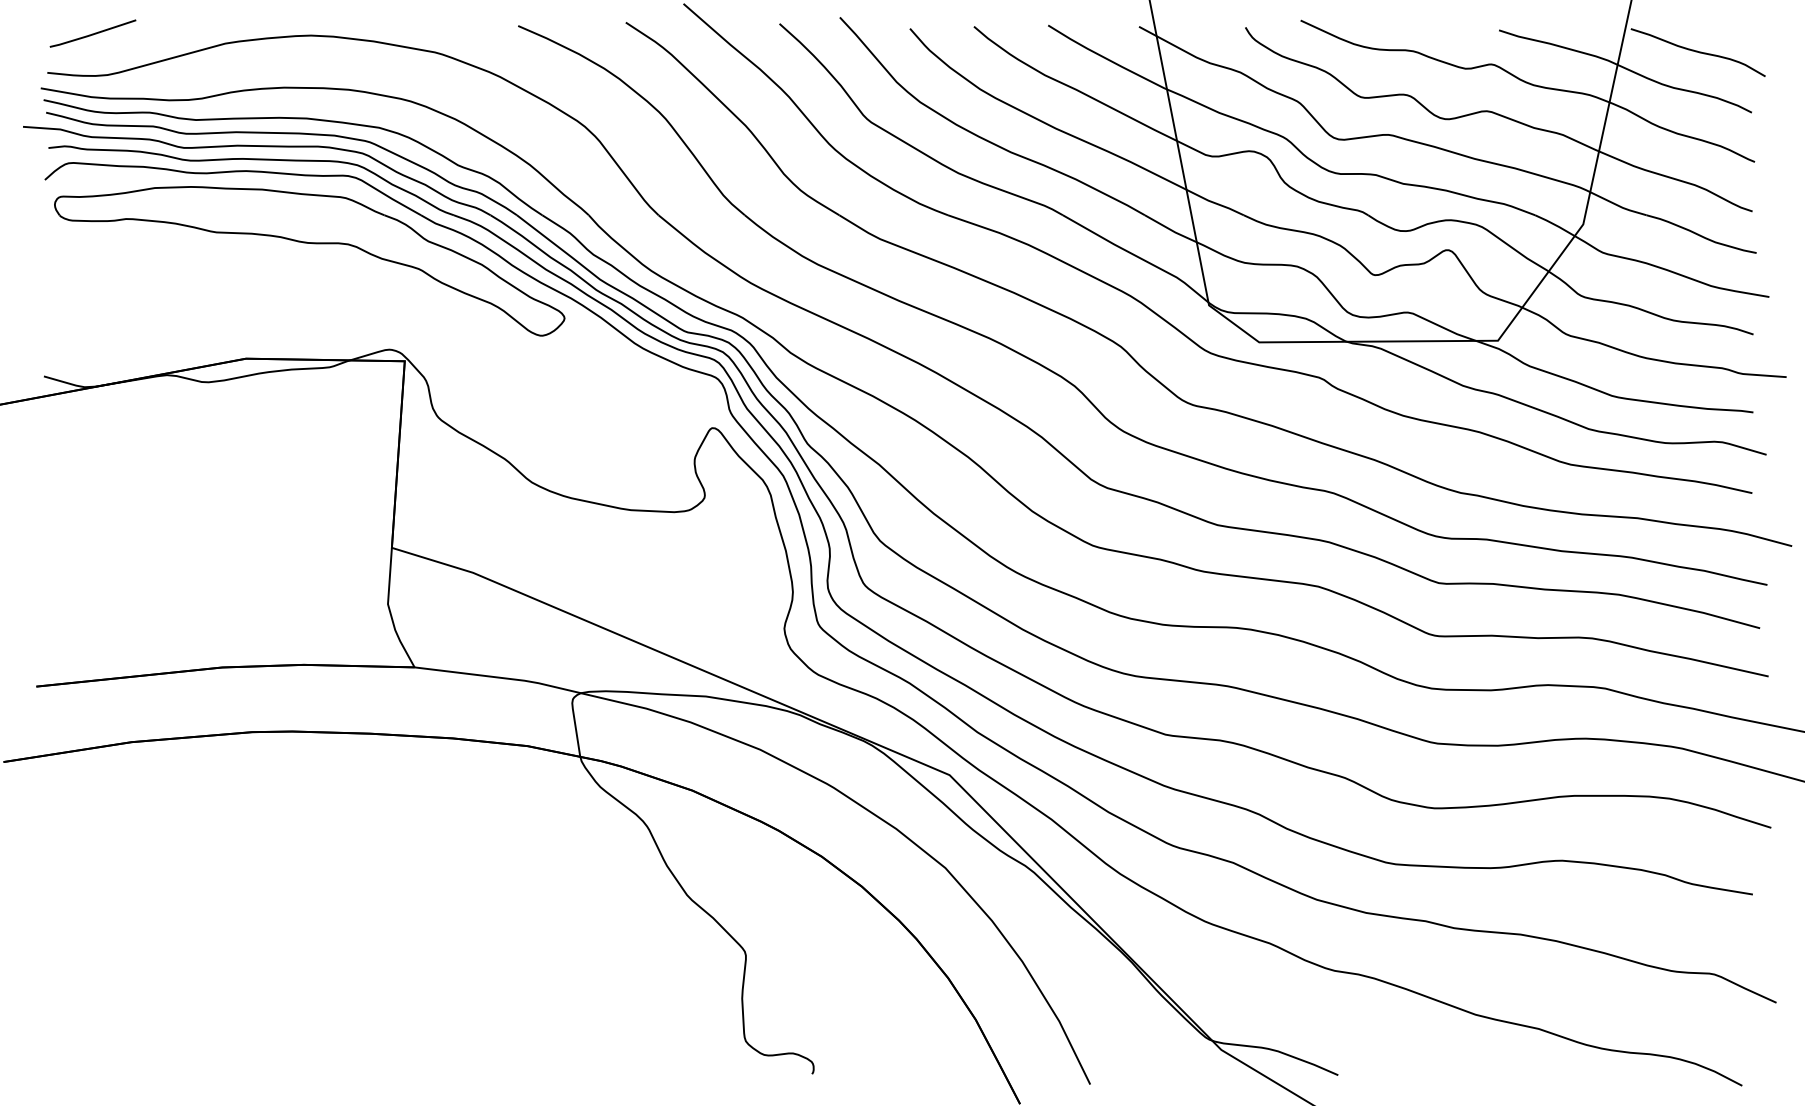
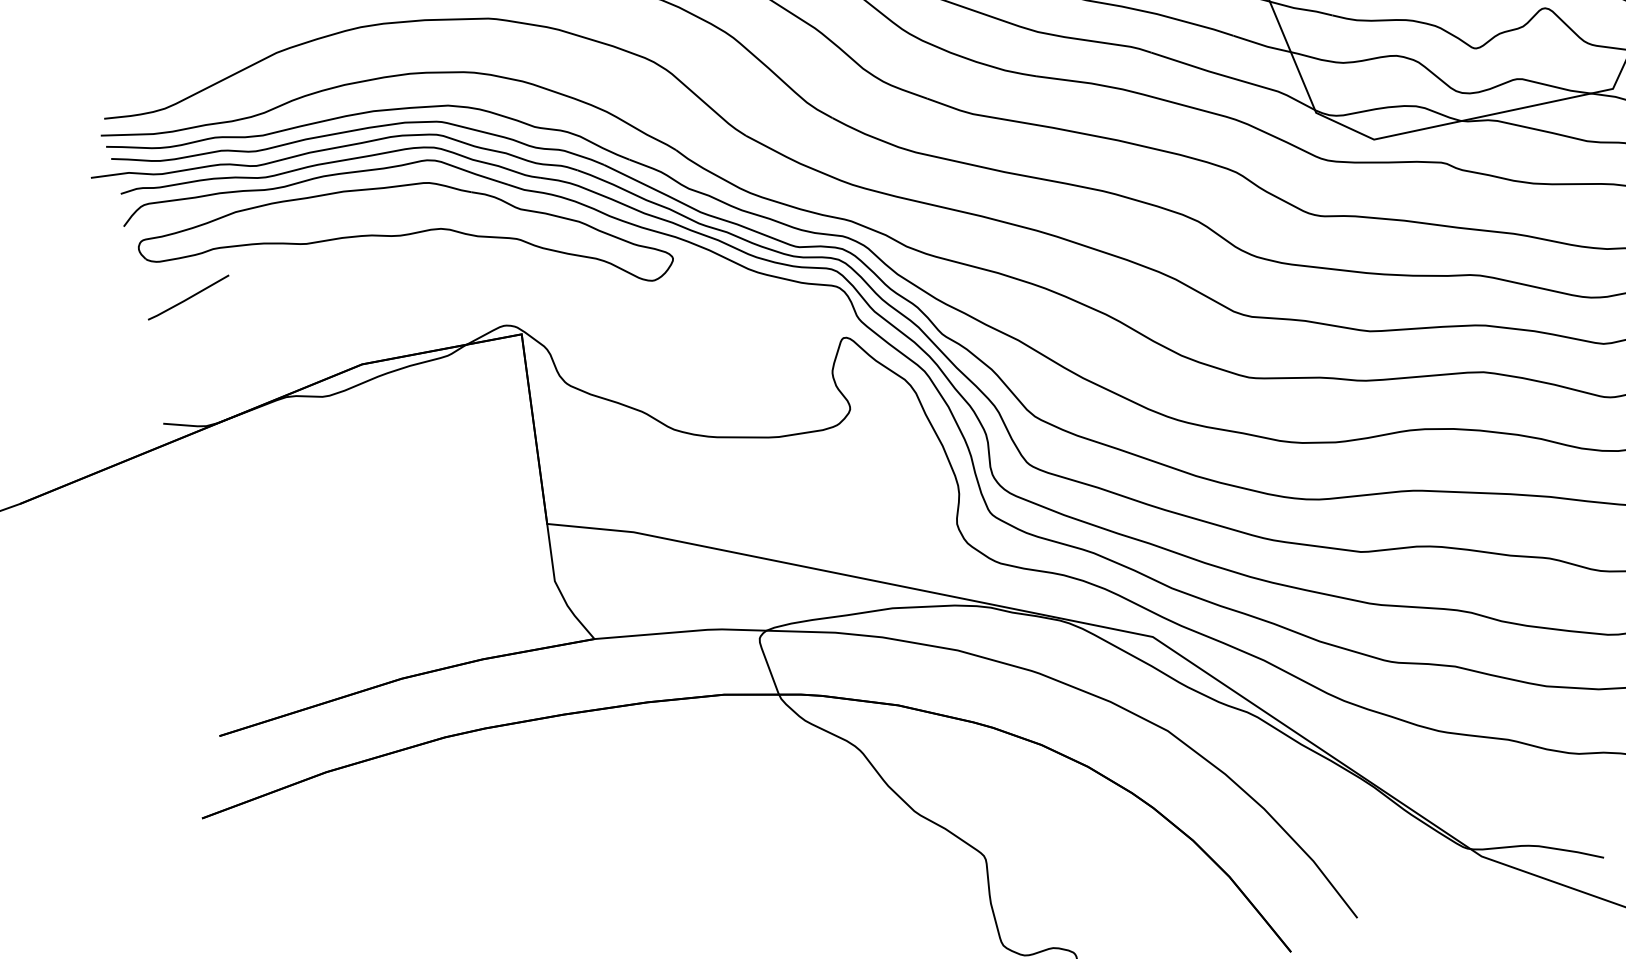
line: (92, 33) -> (188, 297), moved

